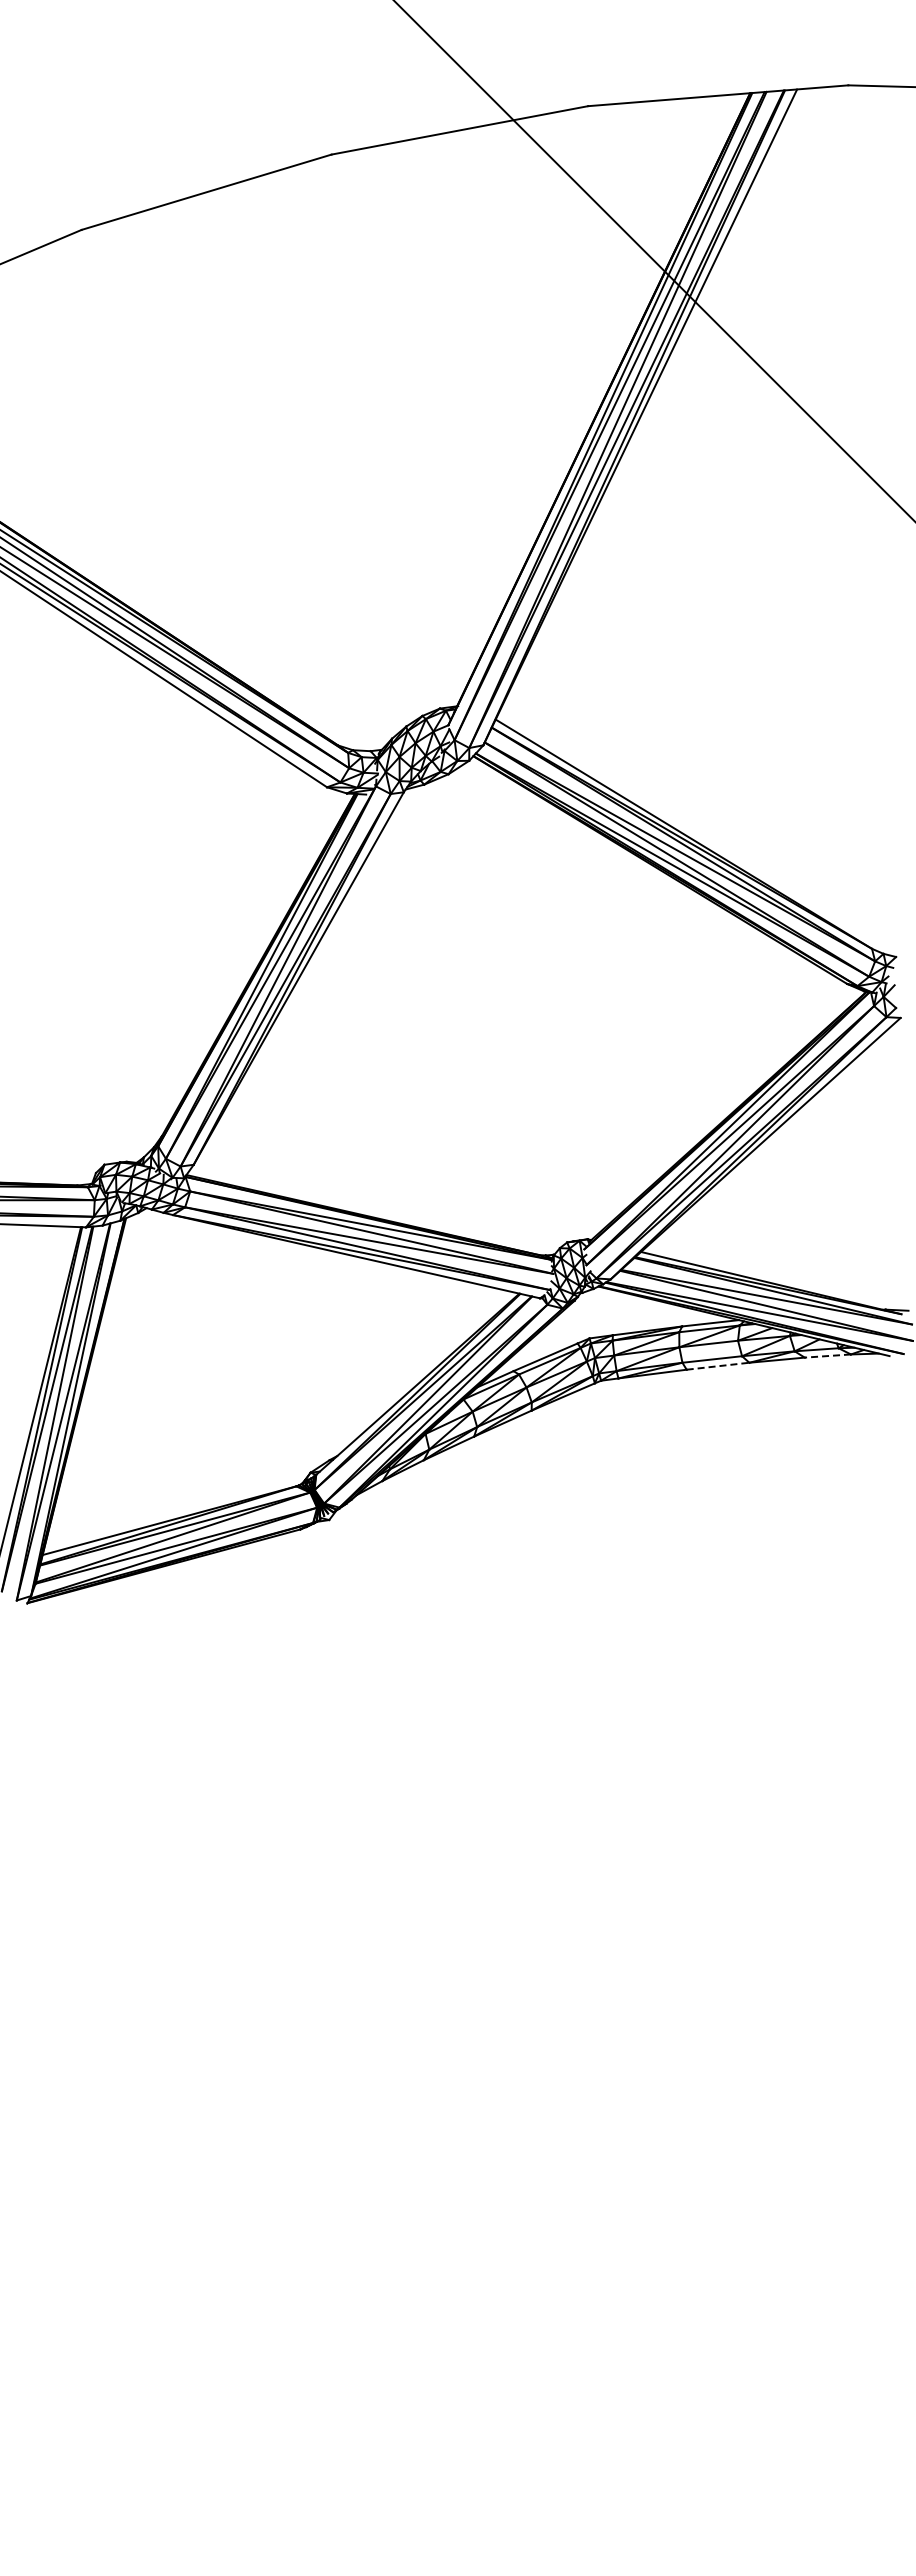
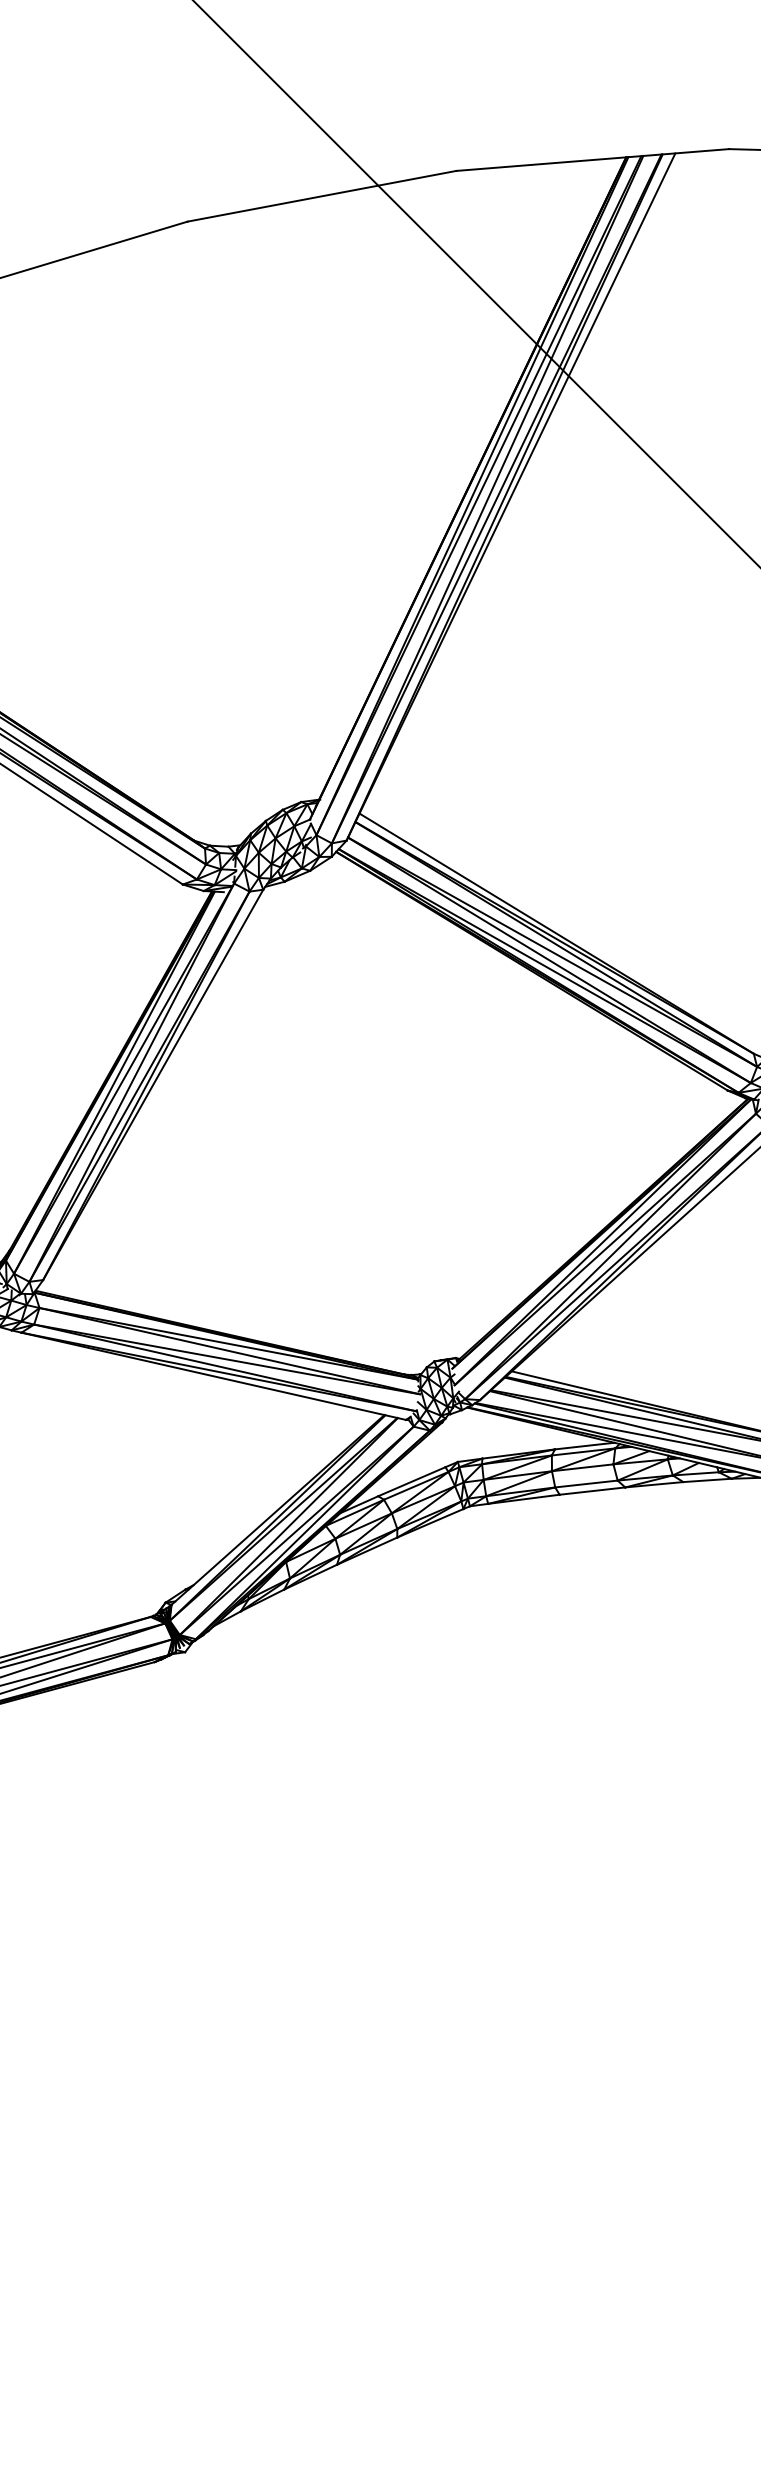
line: (827, 1356) -> (707, 1480), dashed -> solid
line: (718, 1366) -> (592, 1491), dashed -> solid

